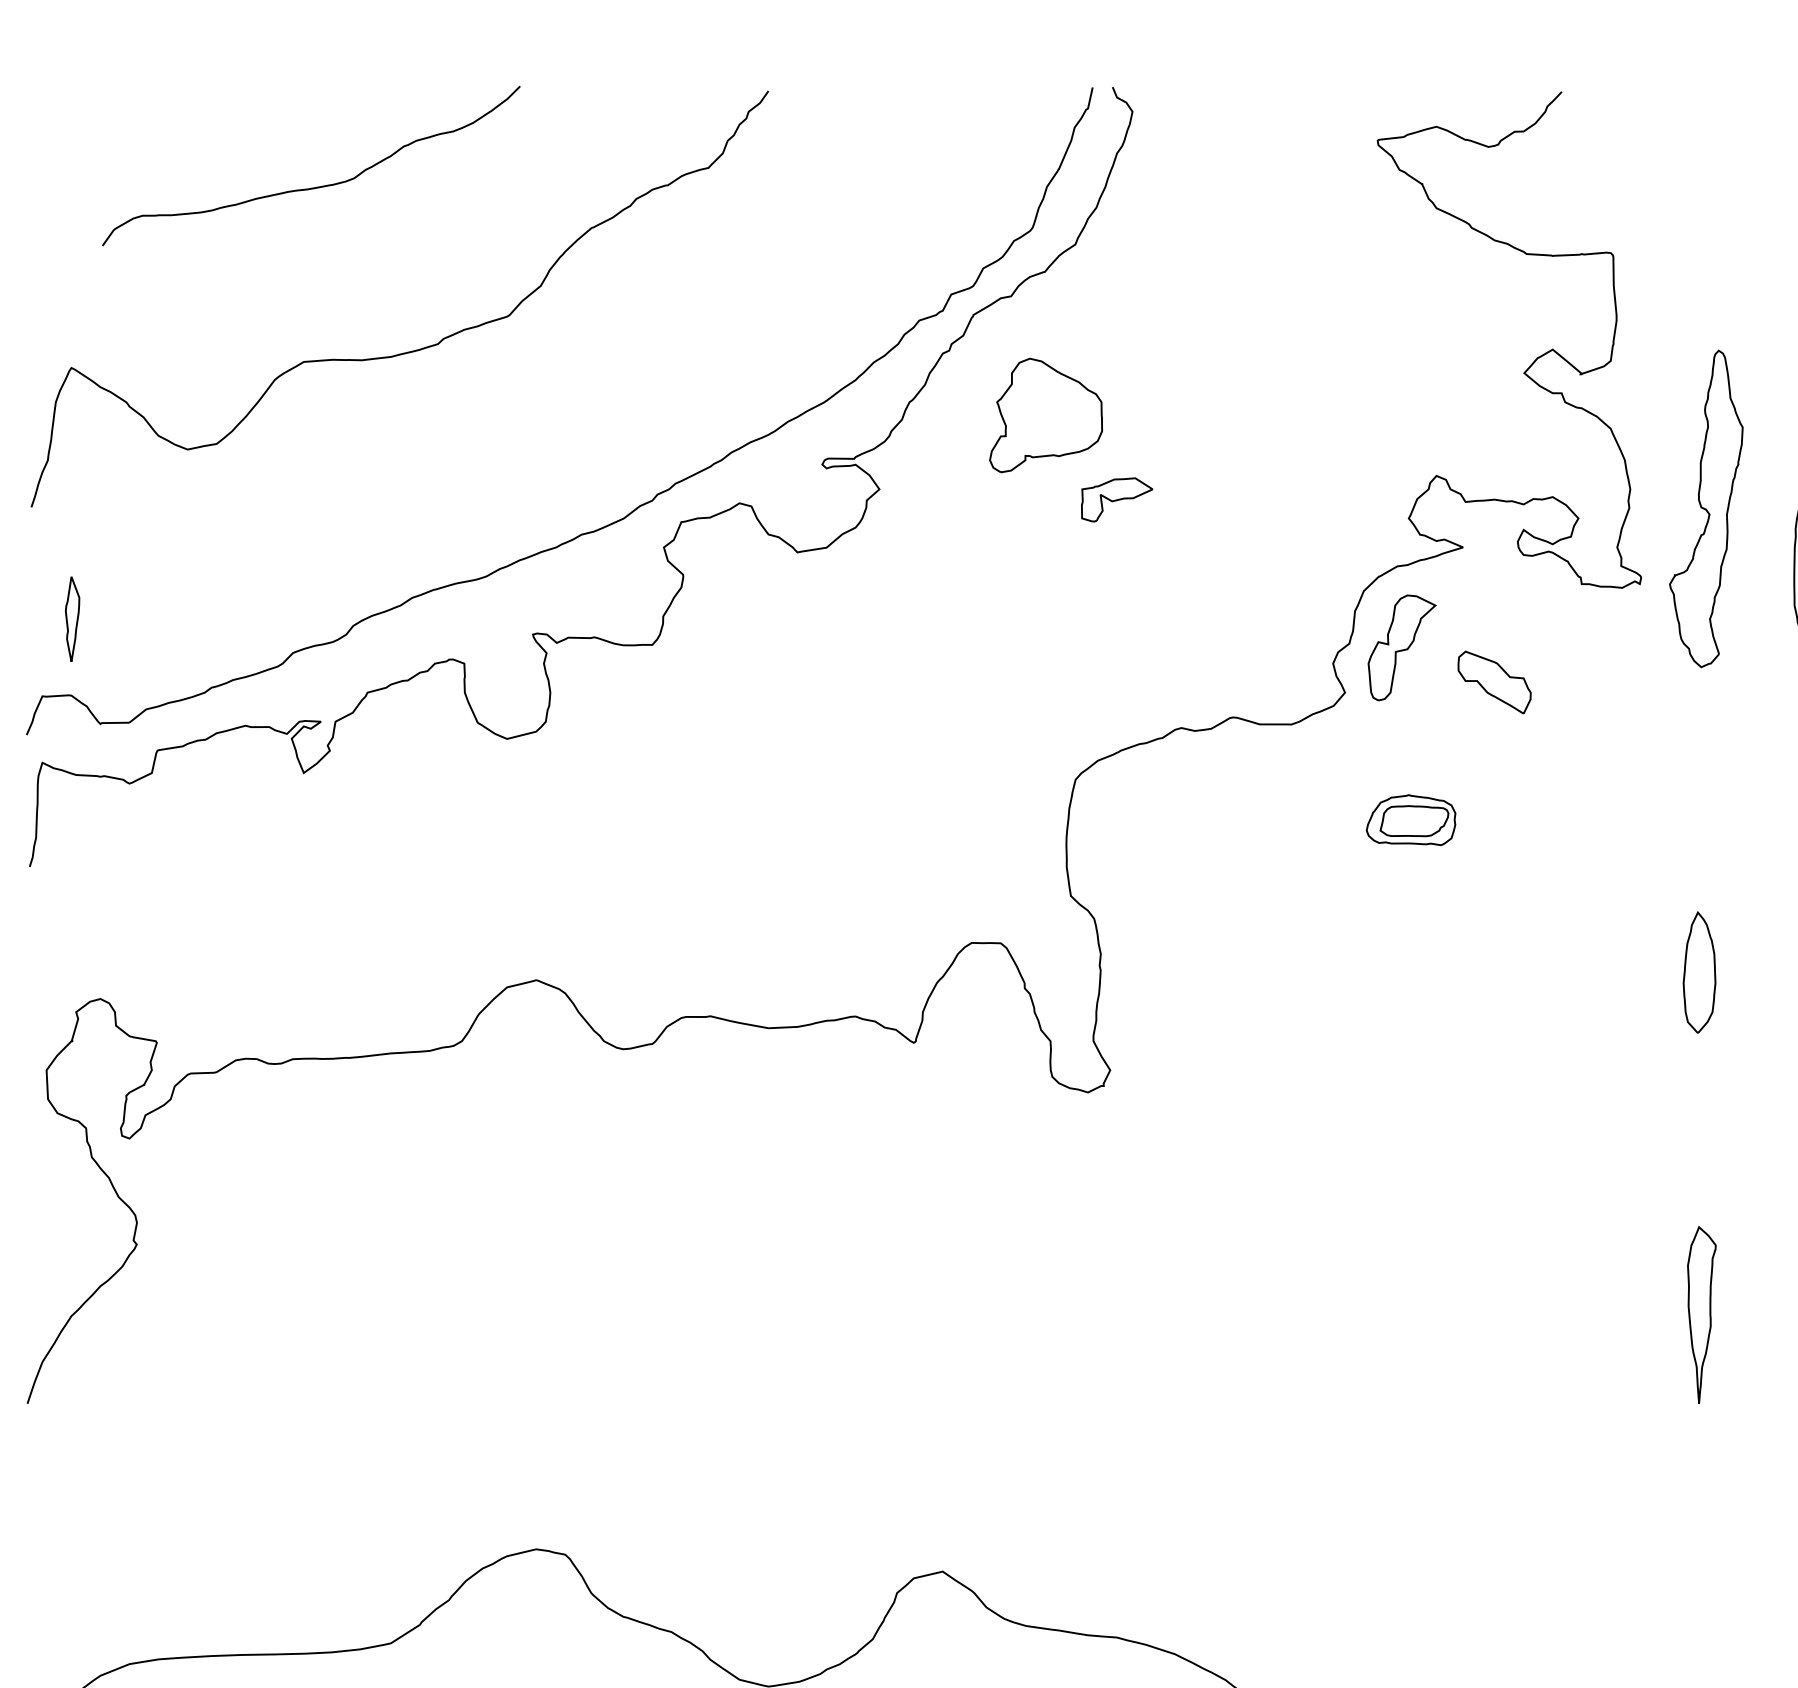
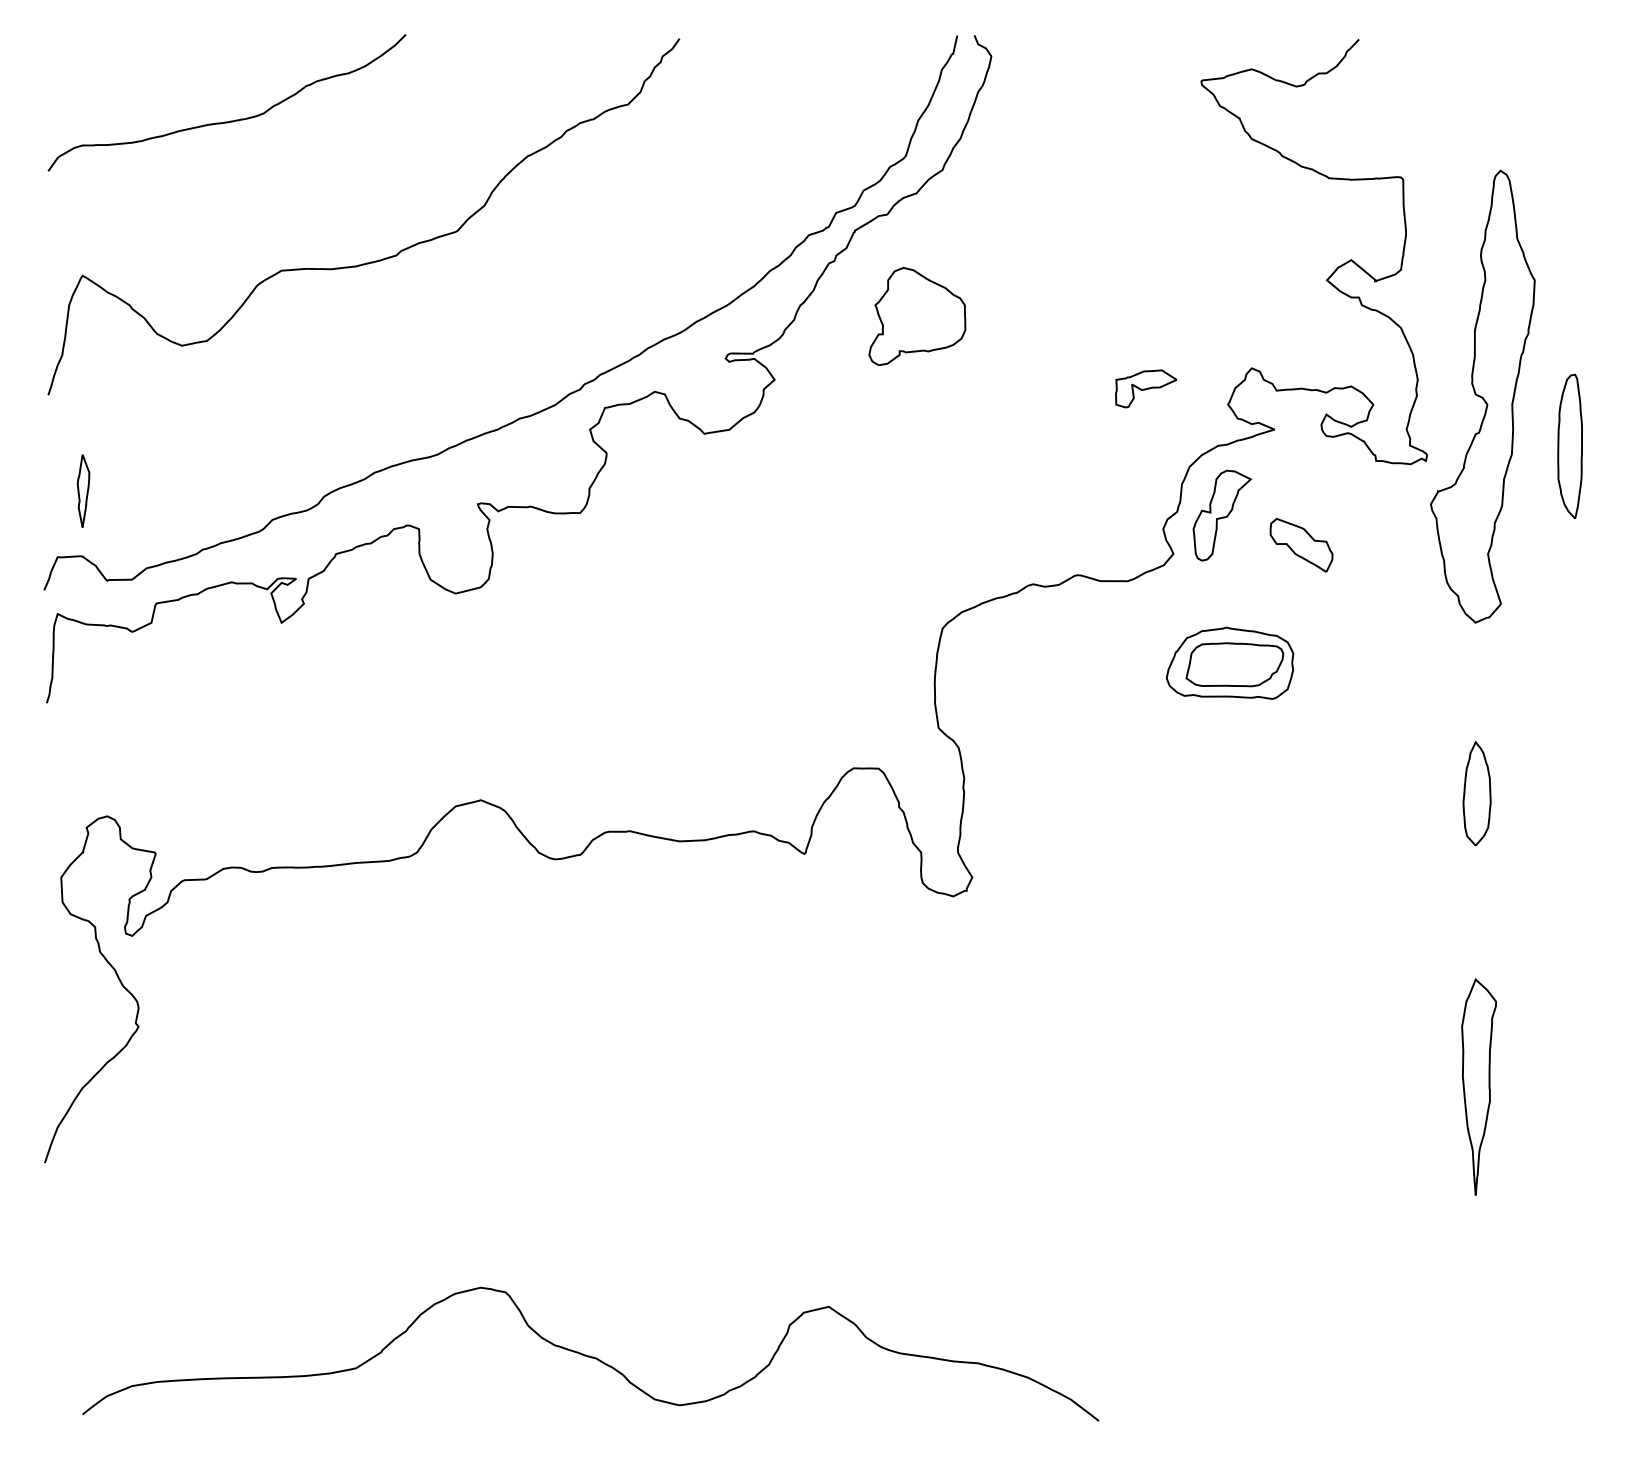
curve: (315, 186) -> (230, 120), moved
part: (1117, 499) -> (1146, 388), moved
part: (1705, 508) -> (1482, 396), size x1.67
part: (1410, 819) -> (1229, 662), size x1.67
part: (1701, 1314) -> (1478, 1086), size x1.43

